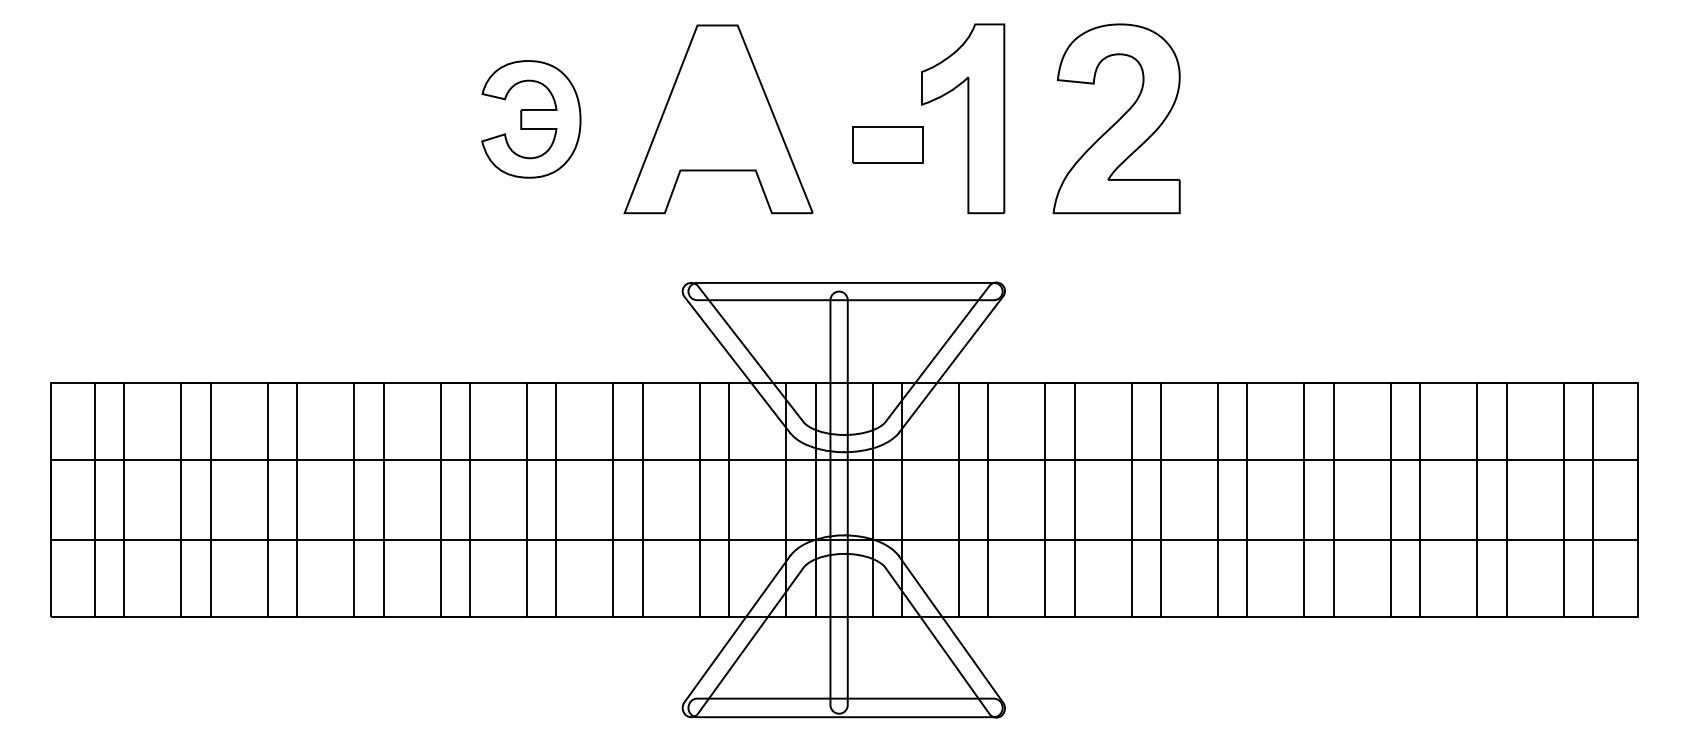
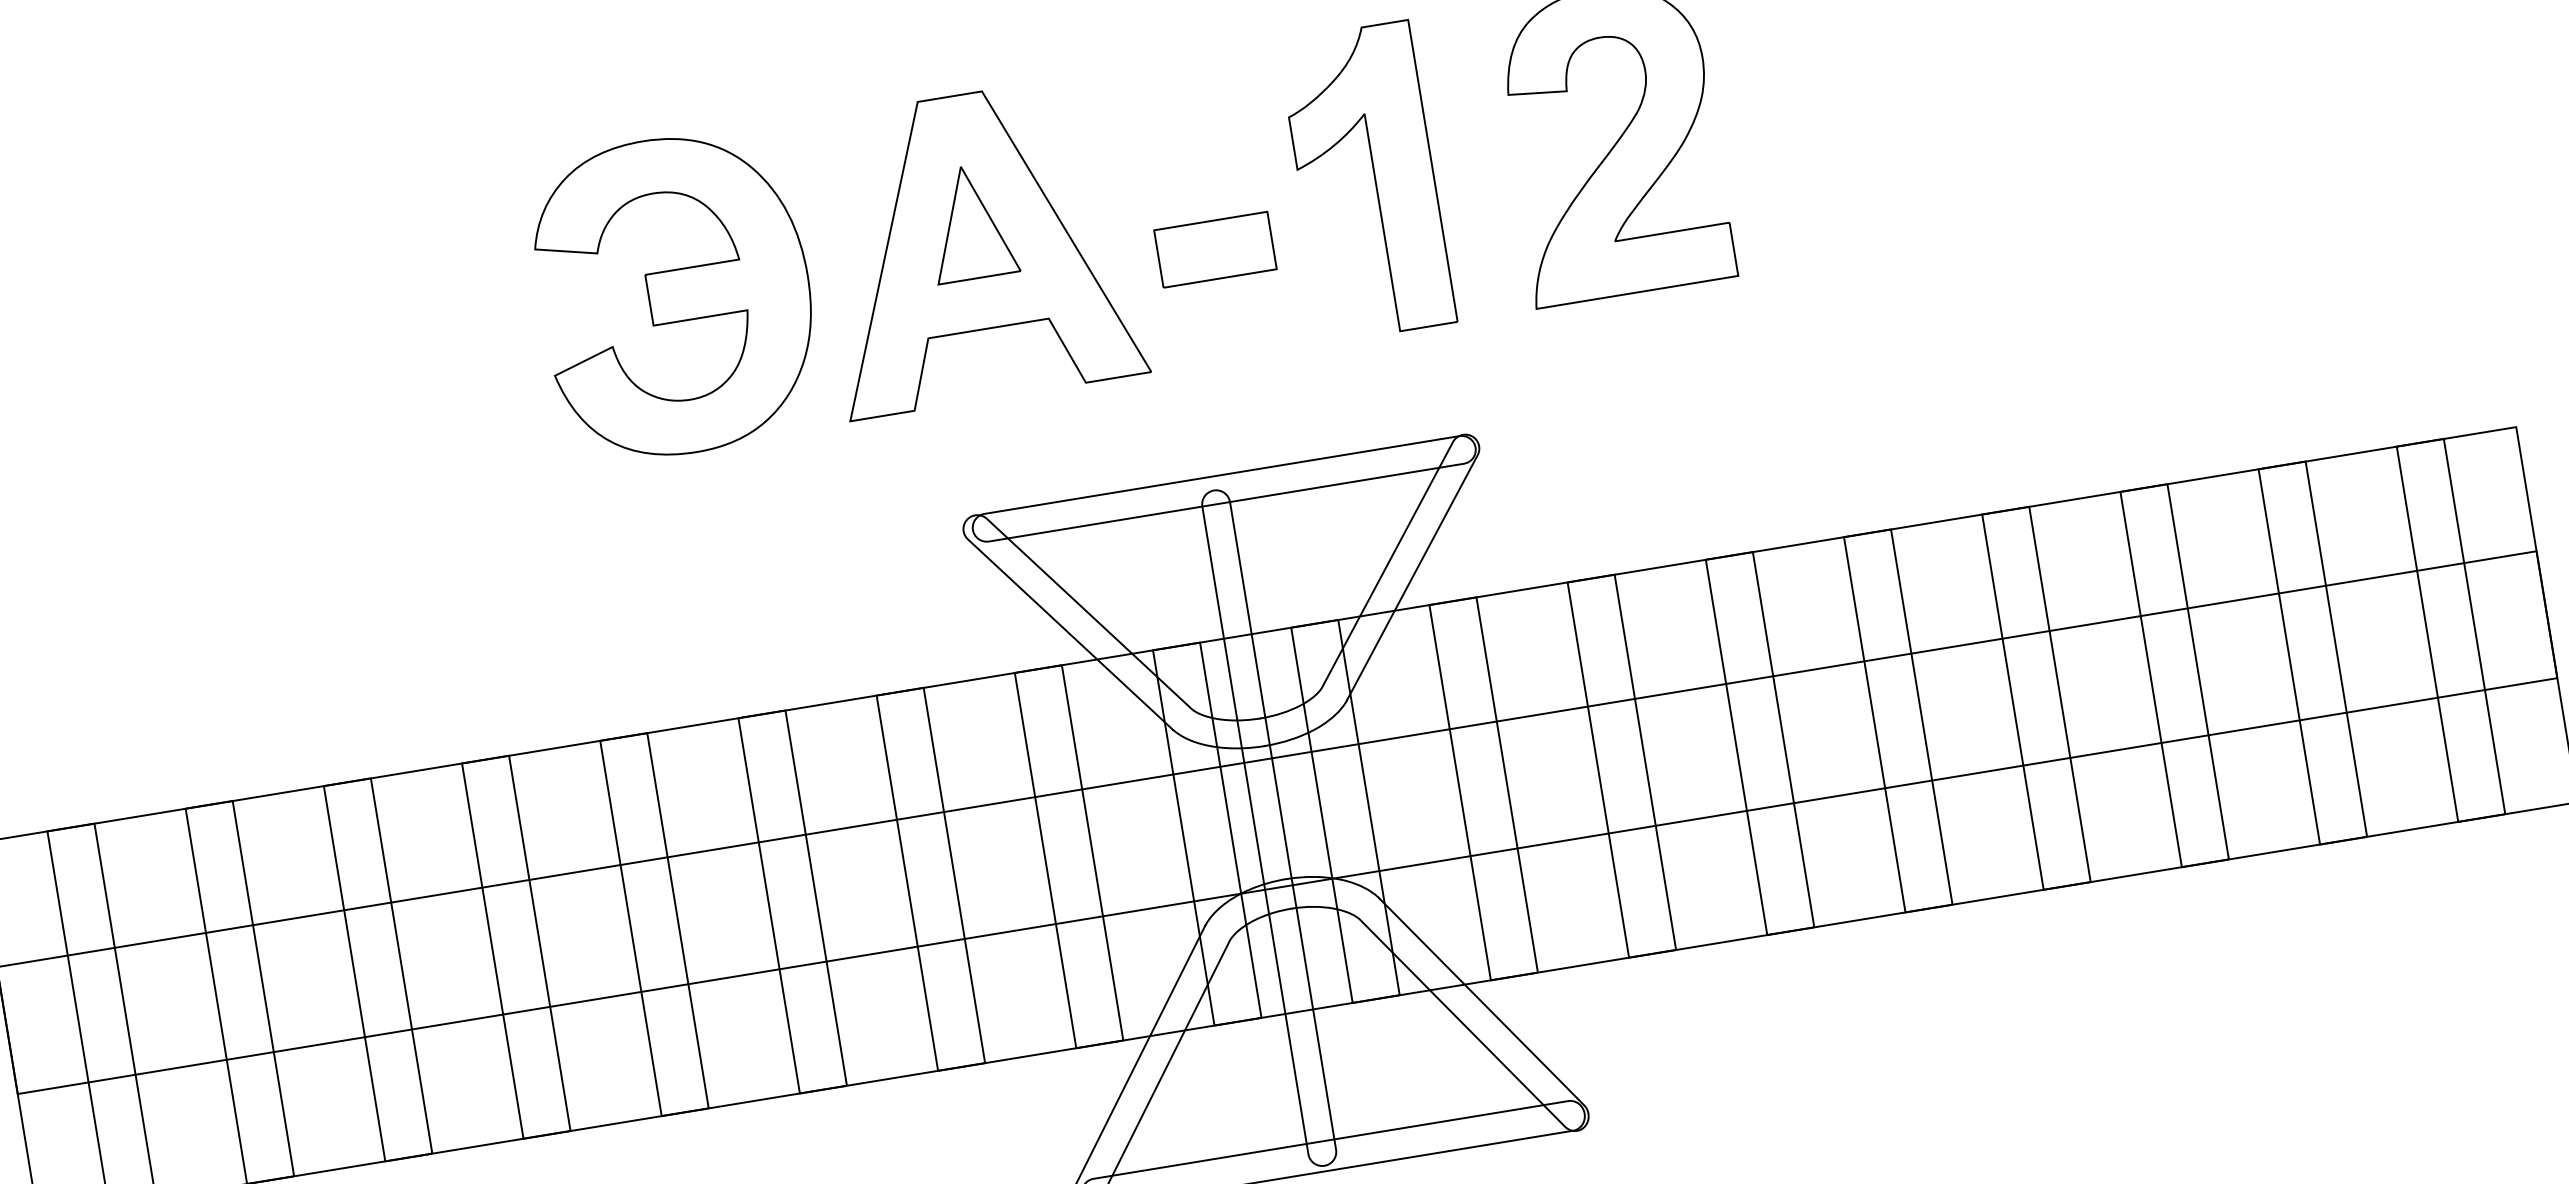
part: (716, 104) -> (968, 223), added
part: (531, 119) -> (676, 295), size x1.67
part: (887, 144) -> (1214, 248), moved

